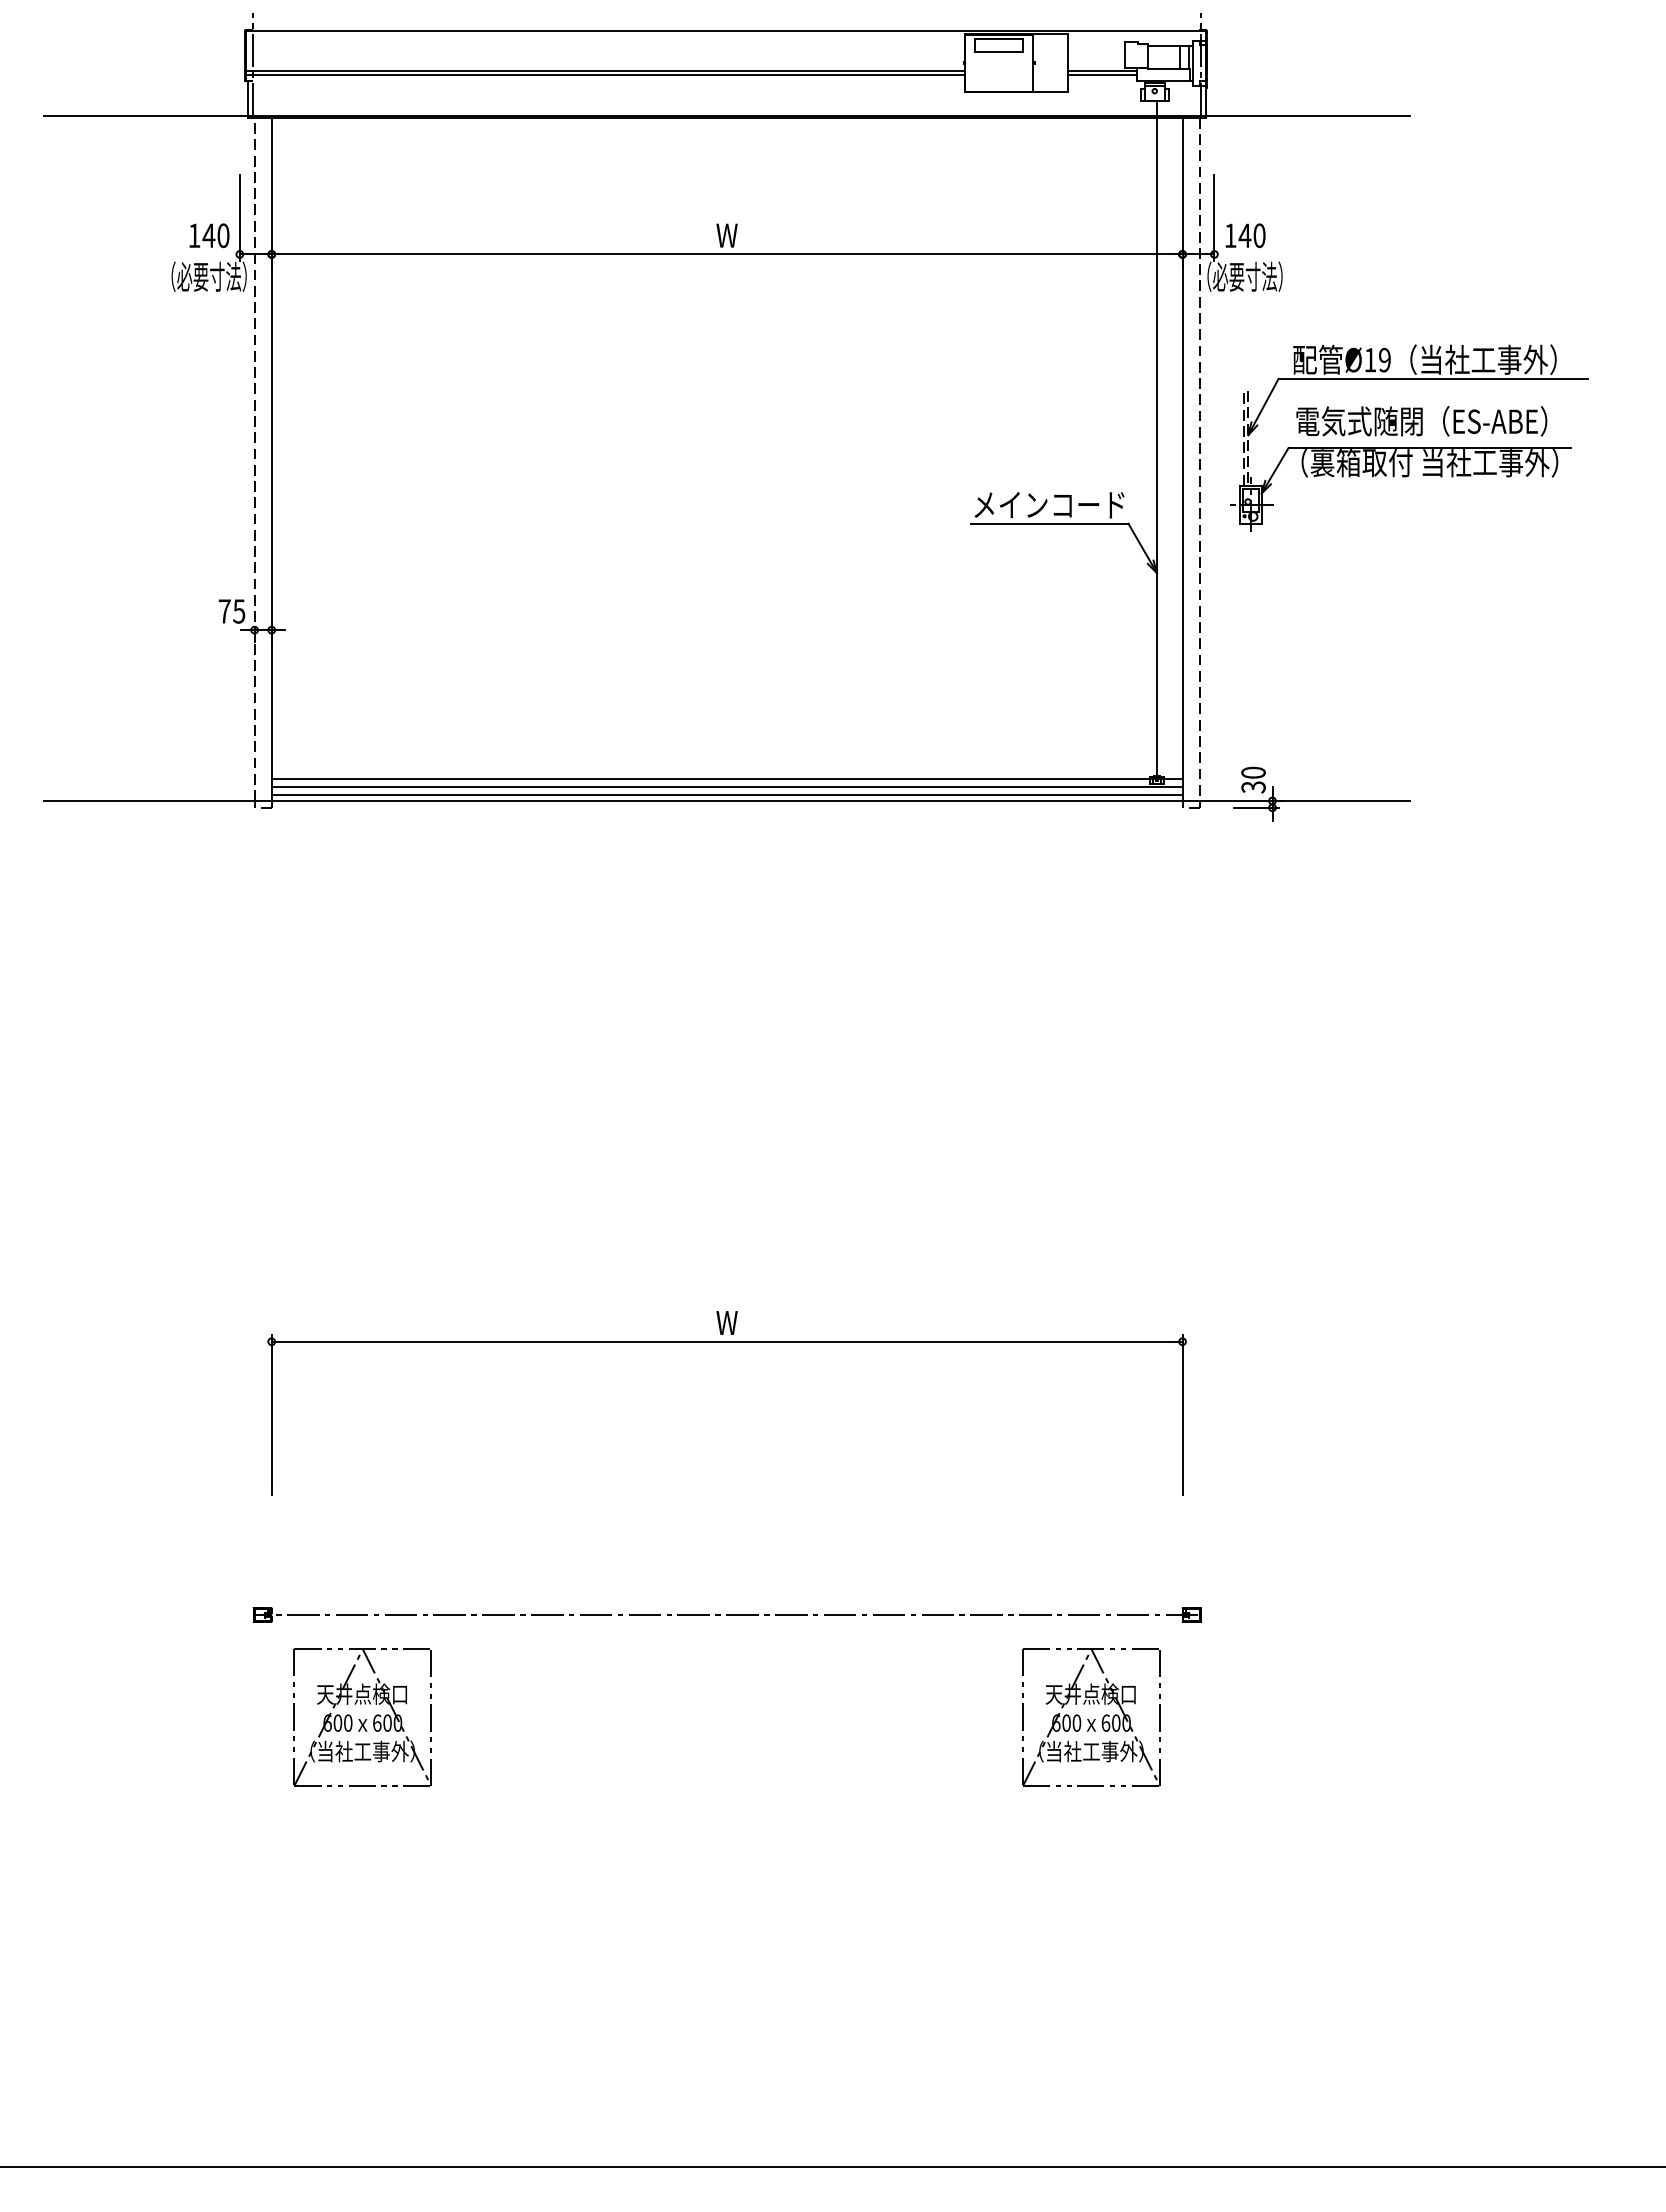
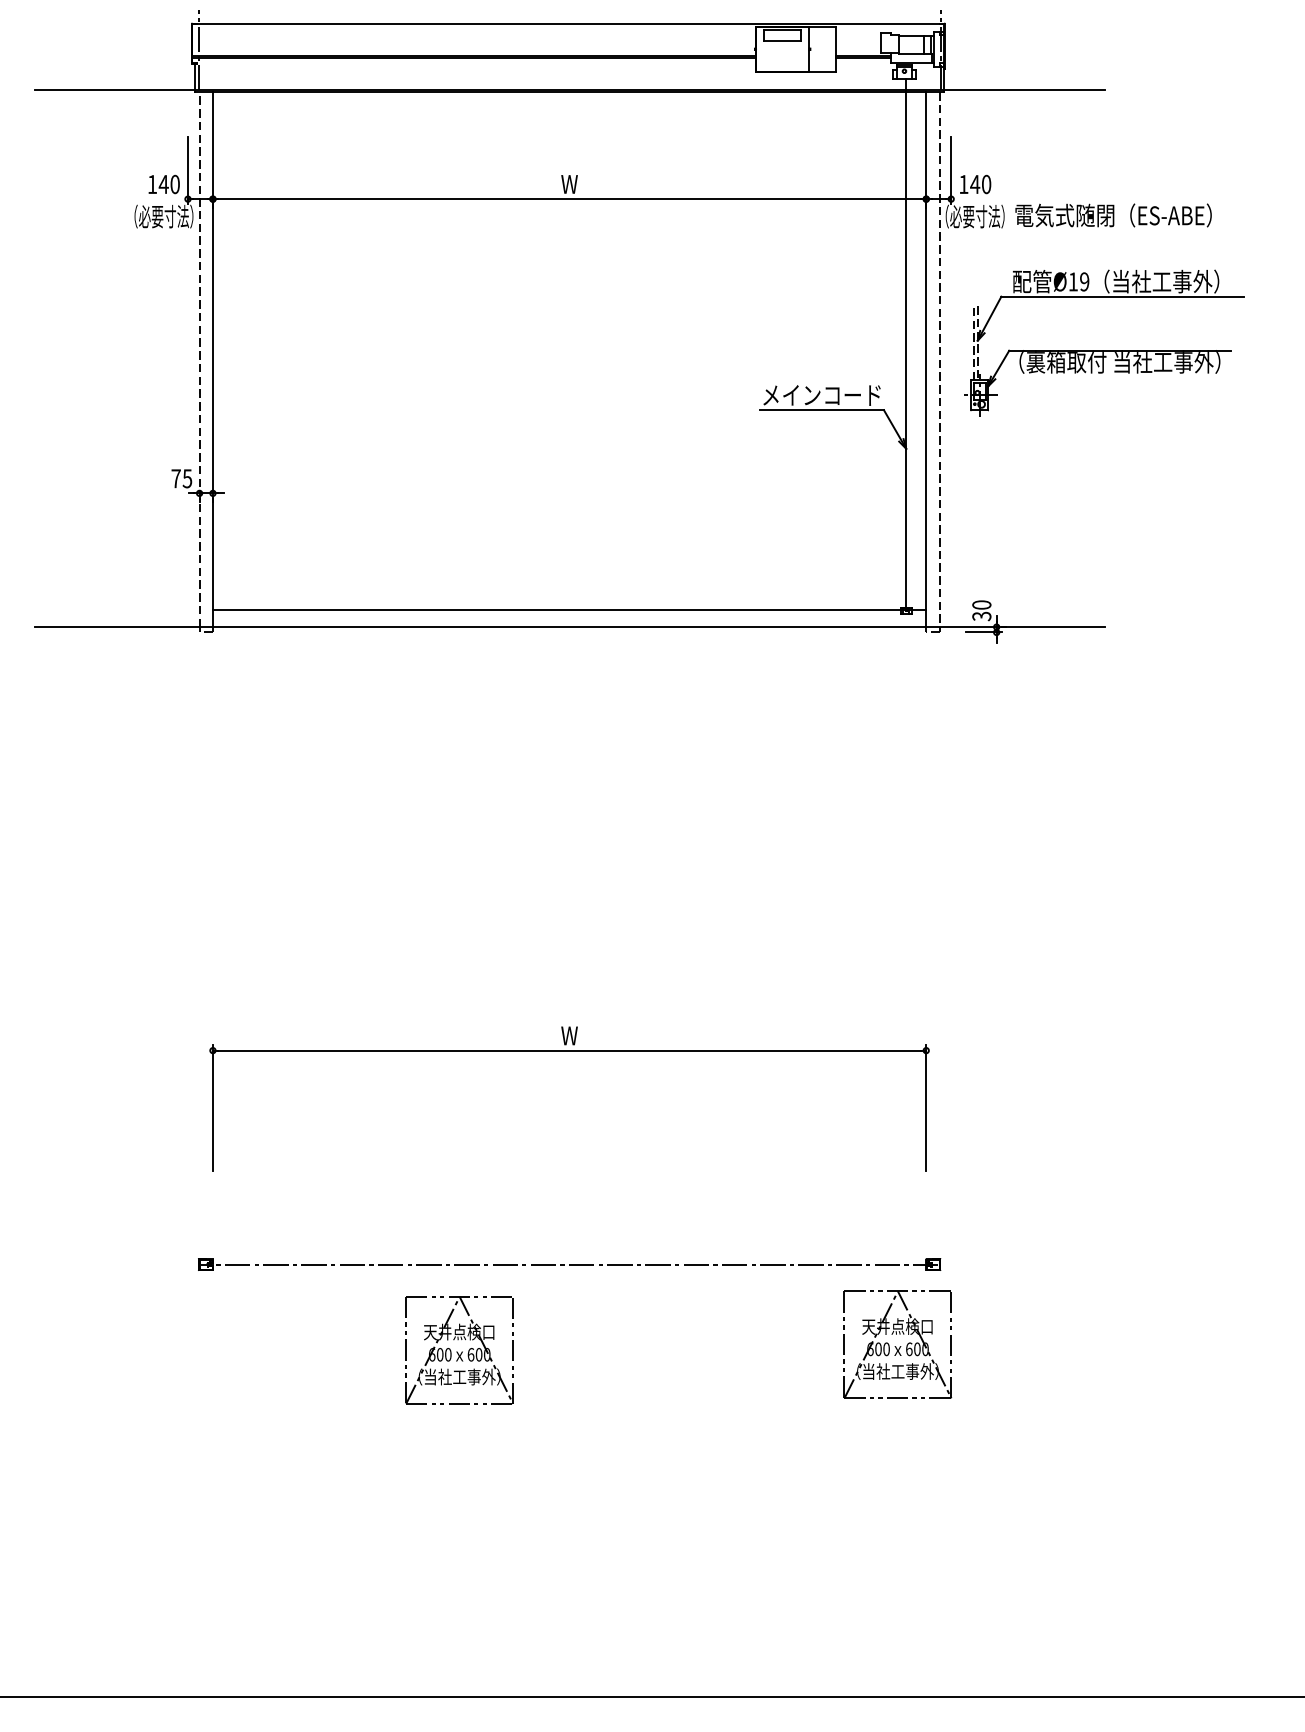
text: (1421, 421) -> (1113, 215), moved
line: (726, 787) -> (569, 616), removed
line: (726, 795) -> (569, 622), removed
part: (362, 1717) -> (459, 1350), moved
part: (1091, 1717) -> (898, 1344), moved

